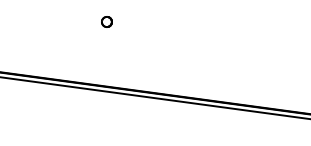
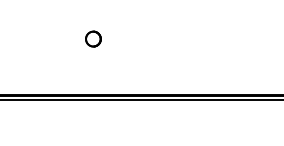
part: (107, 21) -> (93, 38), size x1.67

